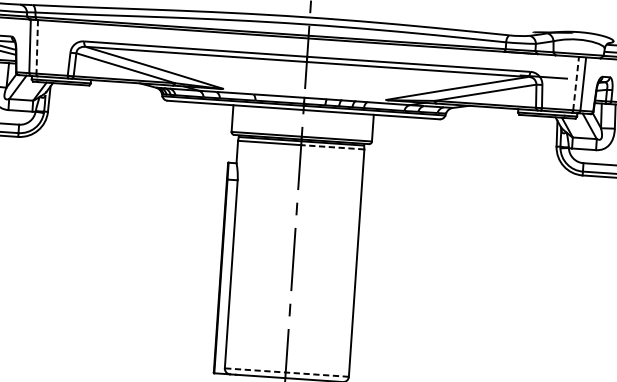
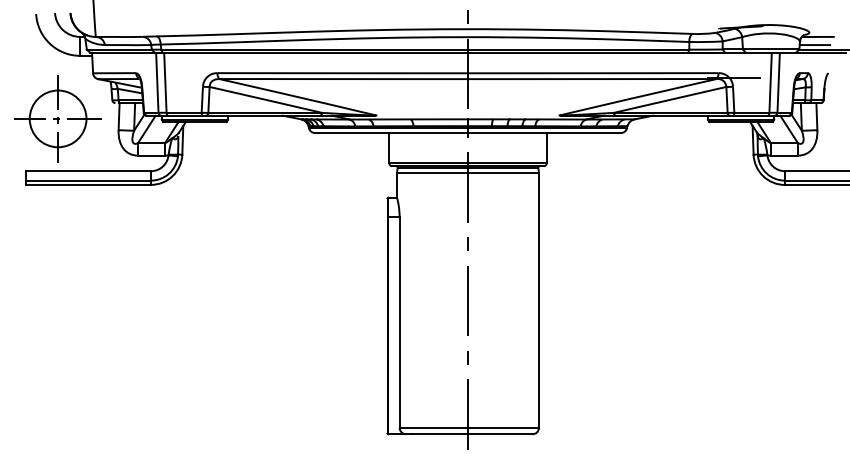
line: (37, 47) -> (165, 83), dashed -> solid
line: (575, 84) -> (770, 83), dashed -> solid
line: (331, 147) -> (502, 172), dashed -> solid
line: (287, 372) -> (469, 427), dashed -> solid

